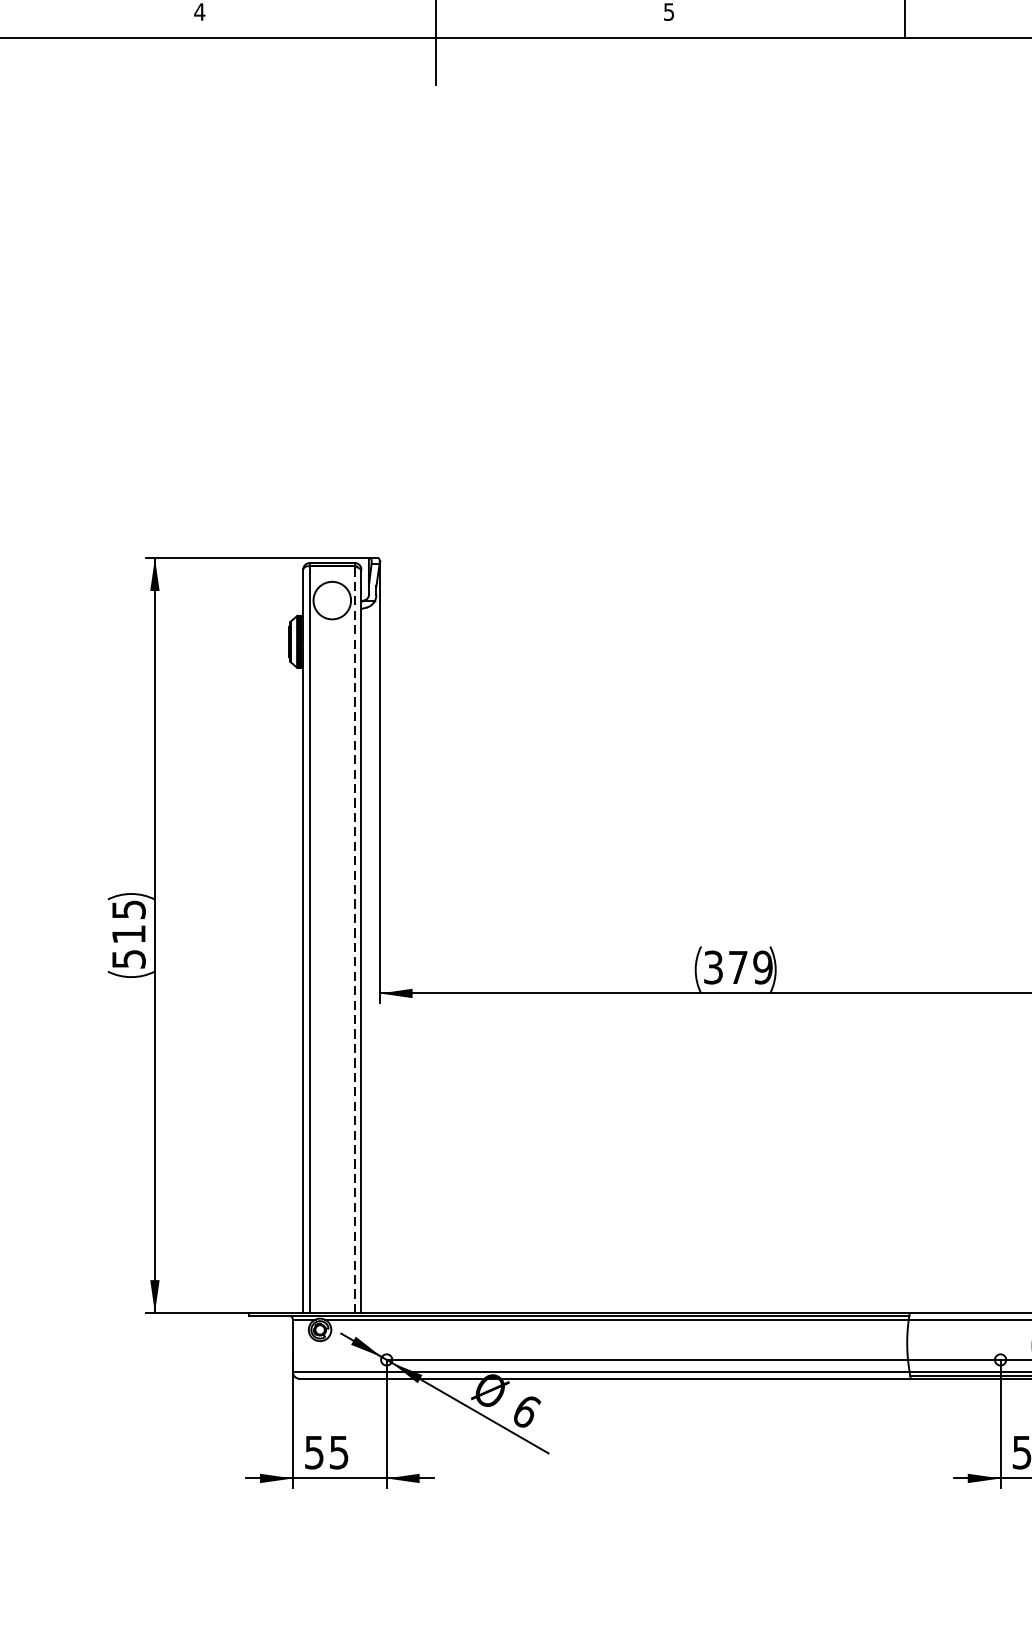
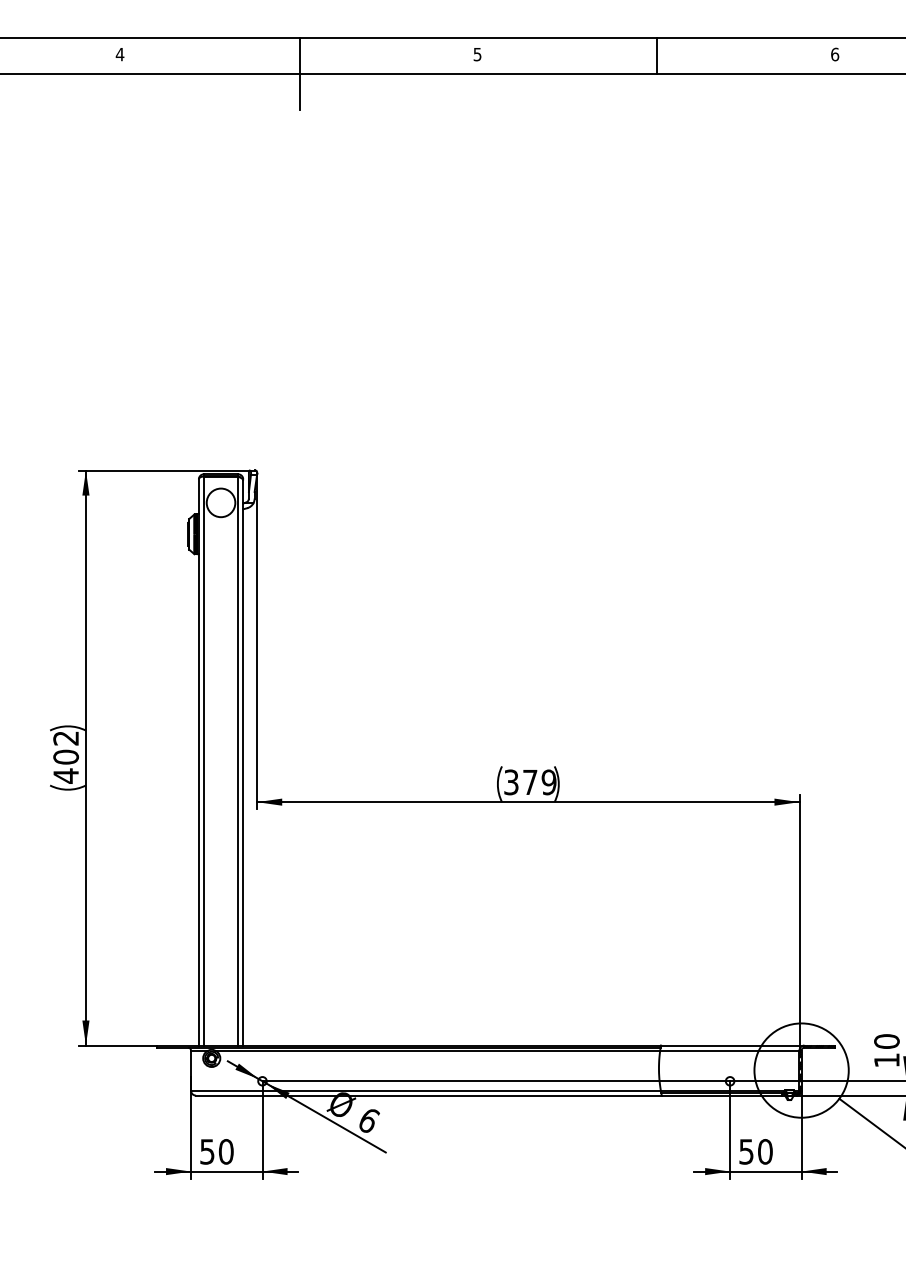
text: (129, 934) -> (66, 757), 515 -> 402
line: (355, 940) -> (238, 761), dashed -> solid
text: (338, 1452) -> (225, 1151), 55 -> 50

